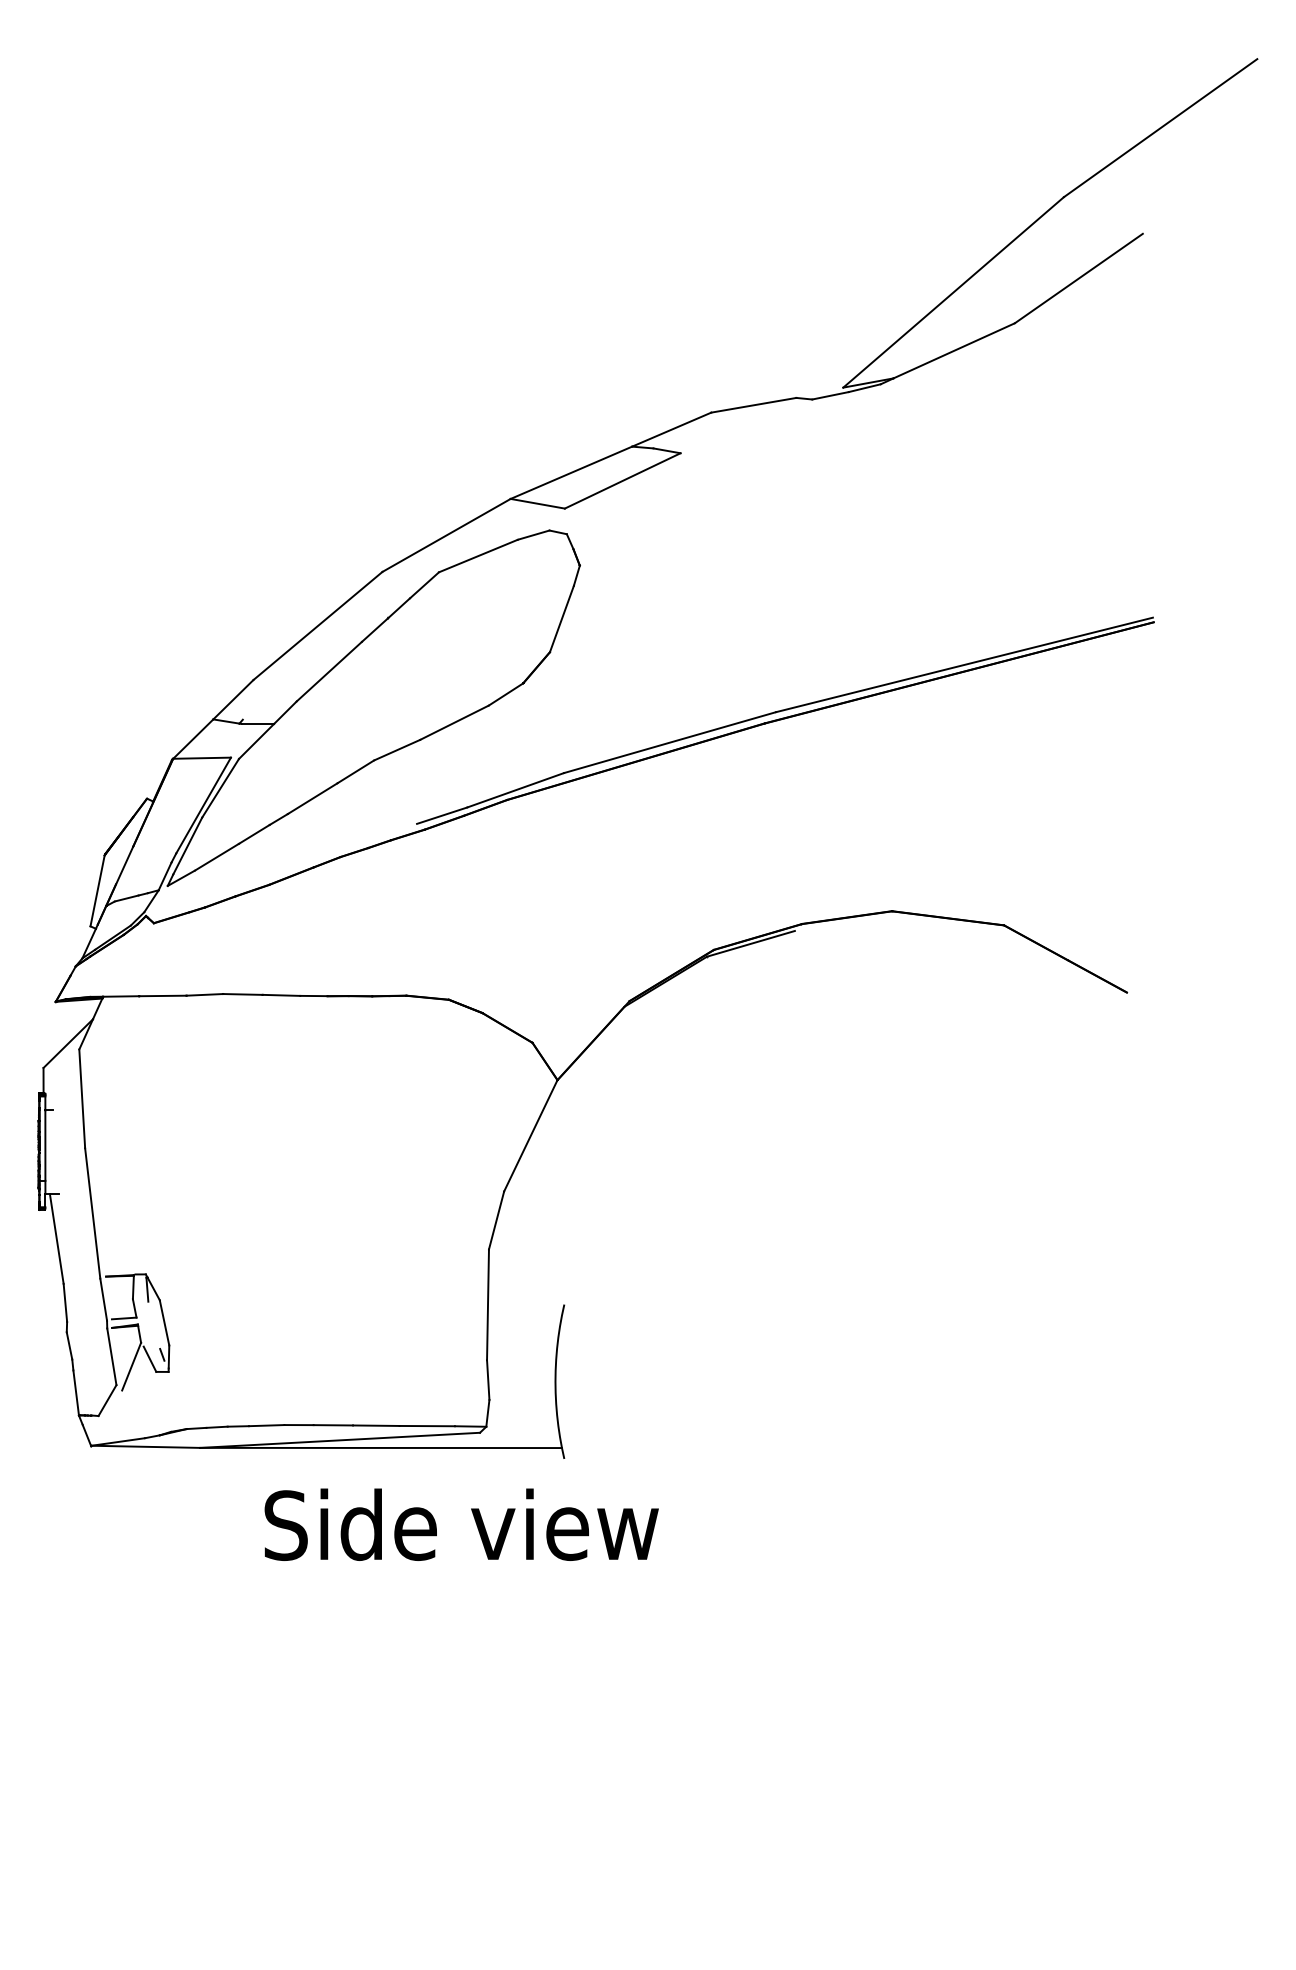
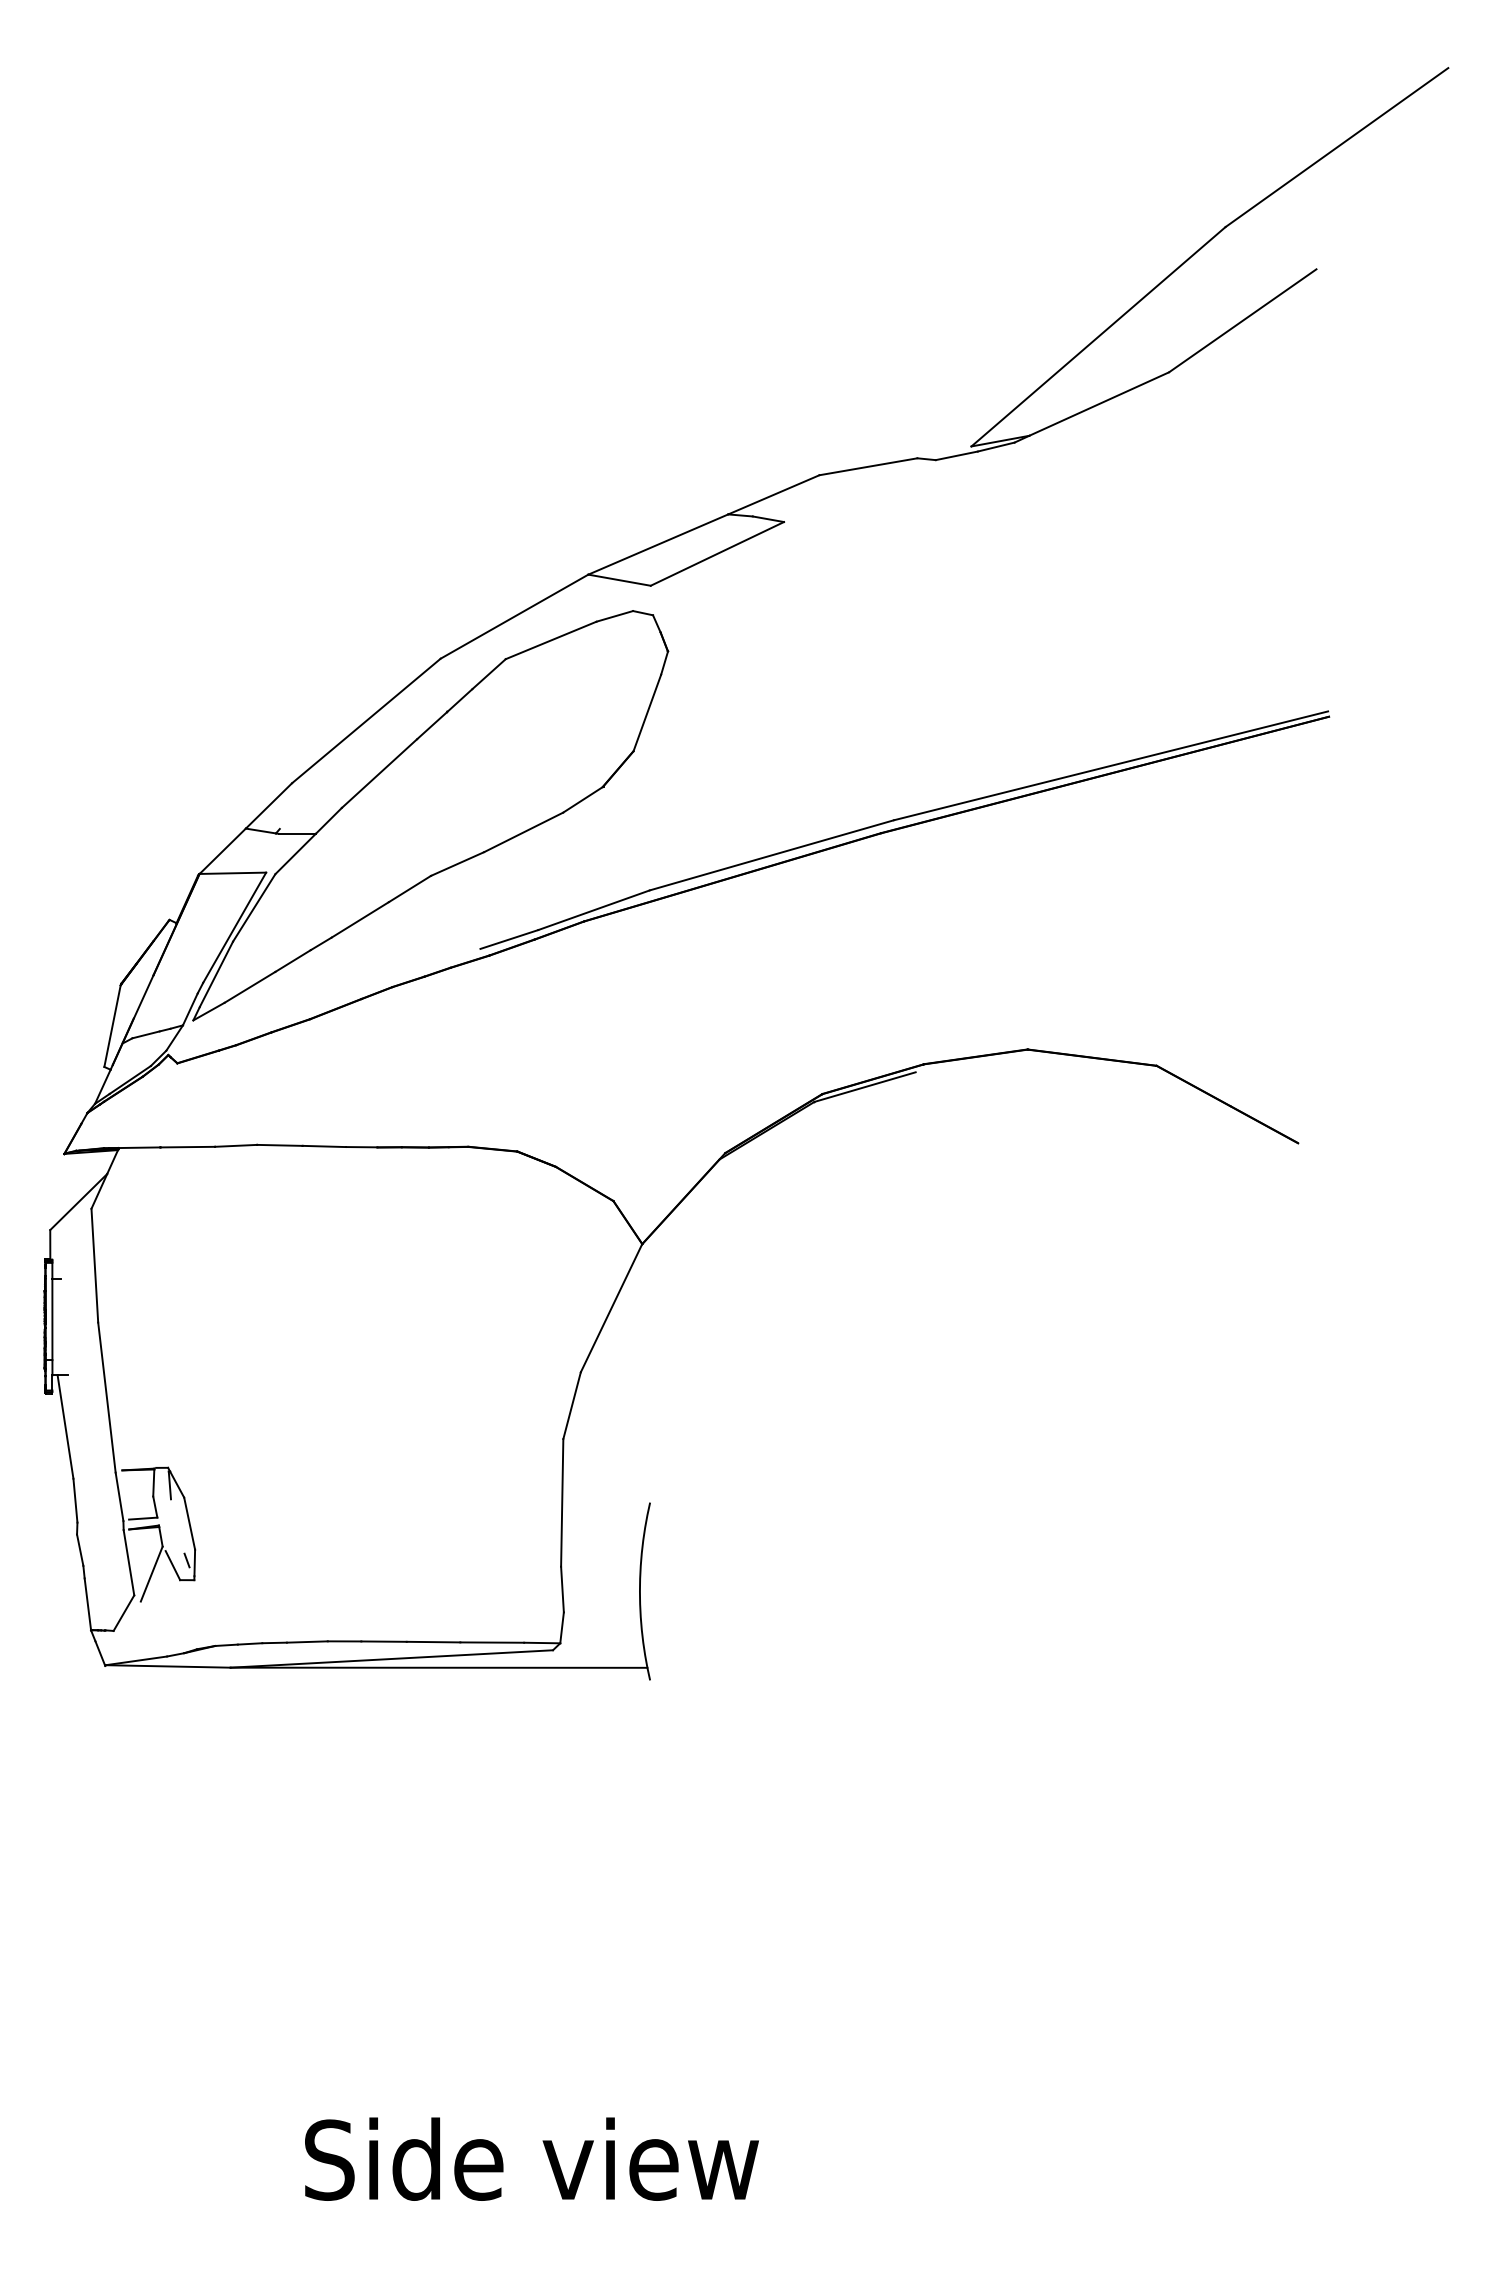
text: (461, 1524) -> (531, 2158), moved

